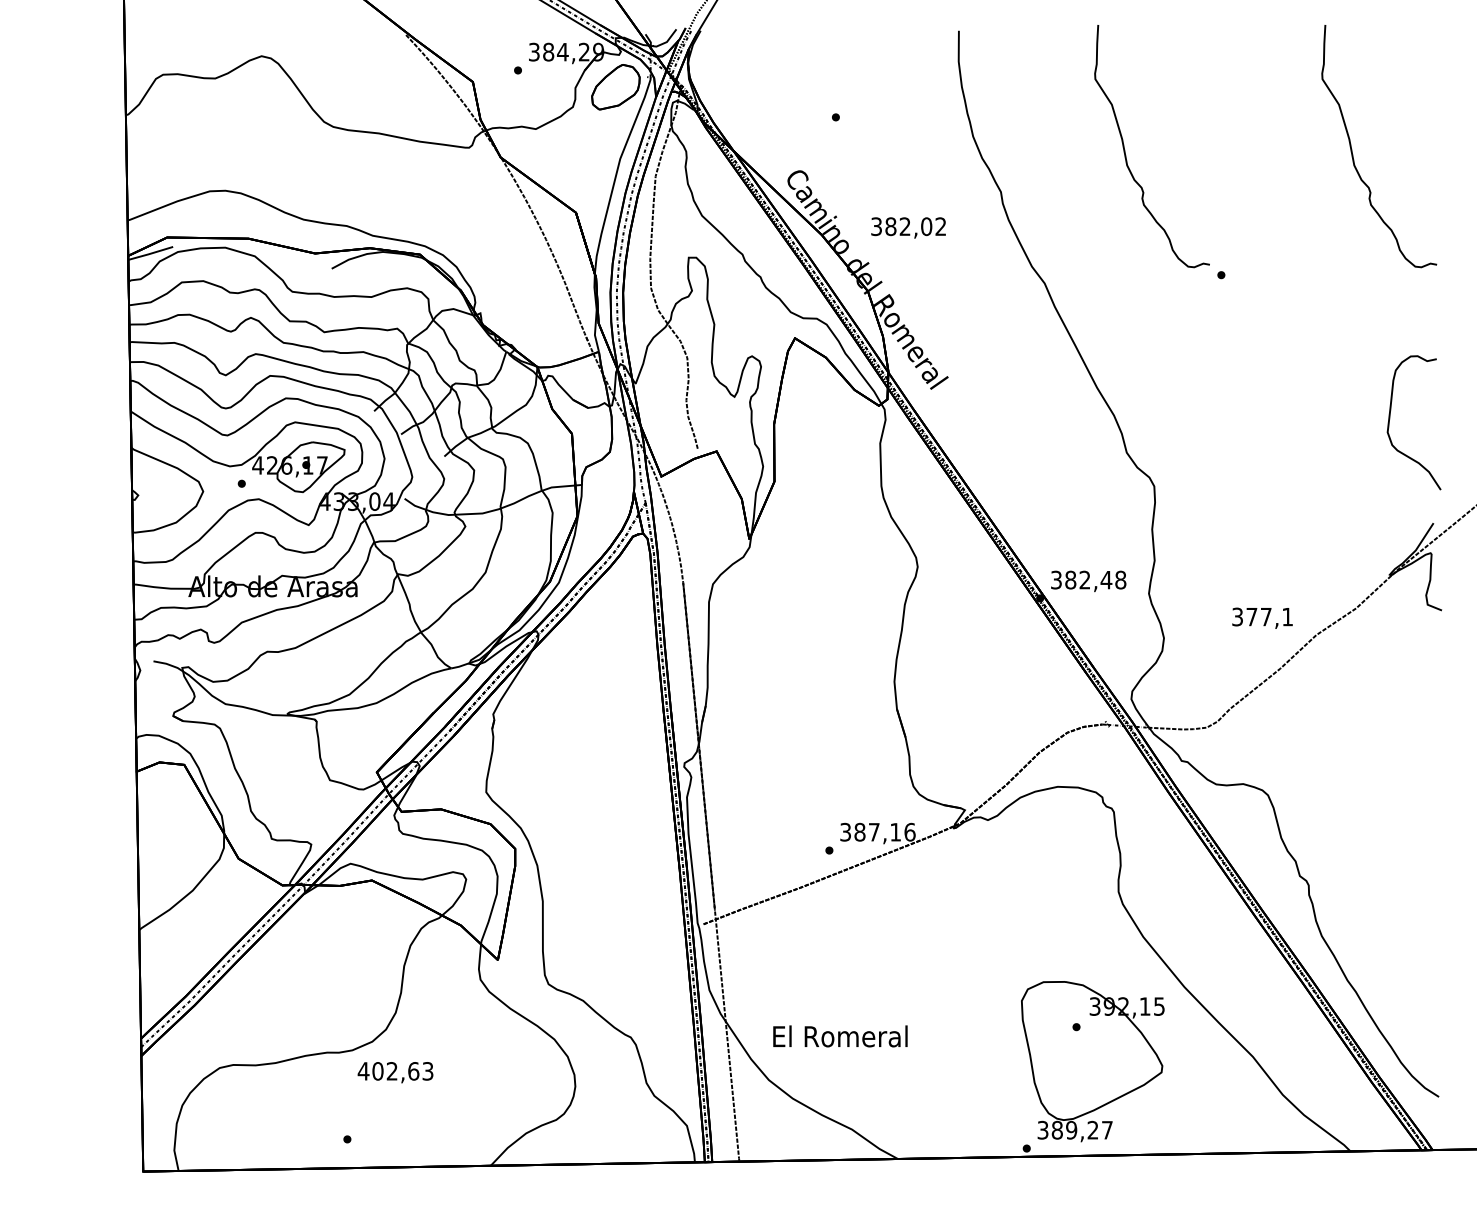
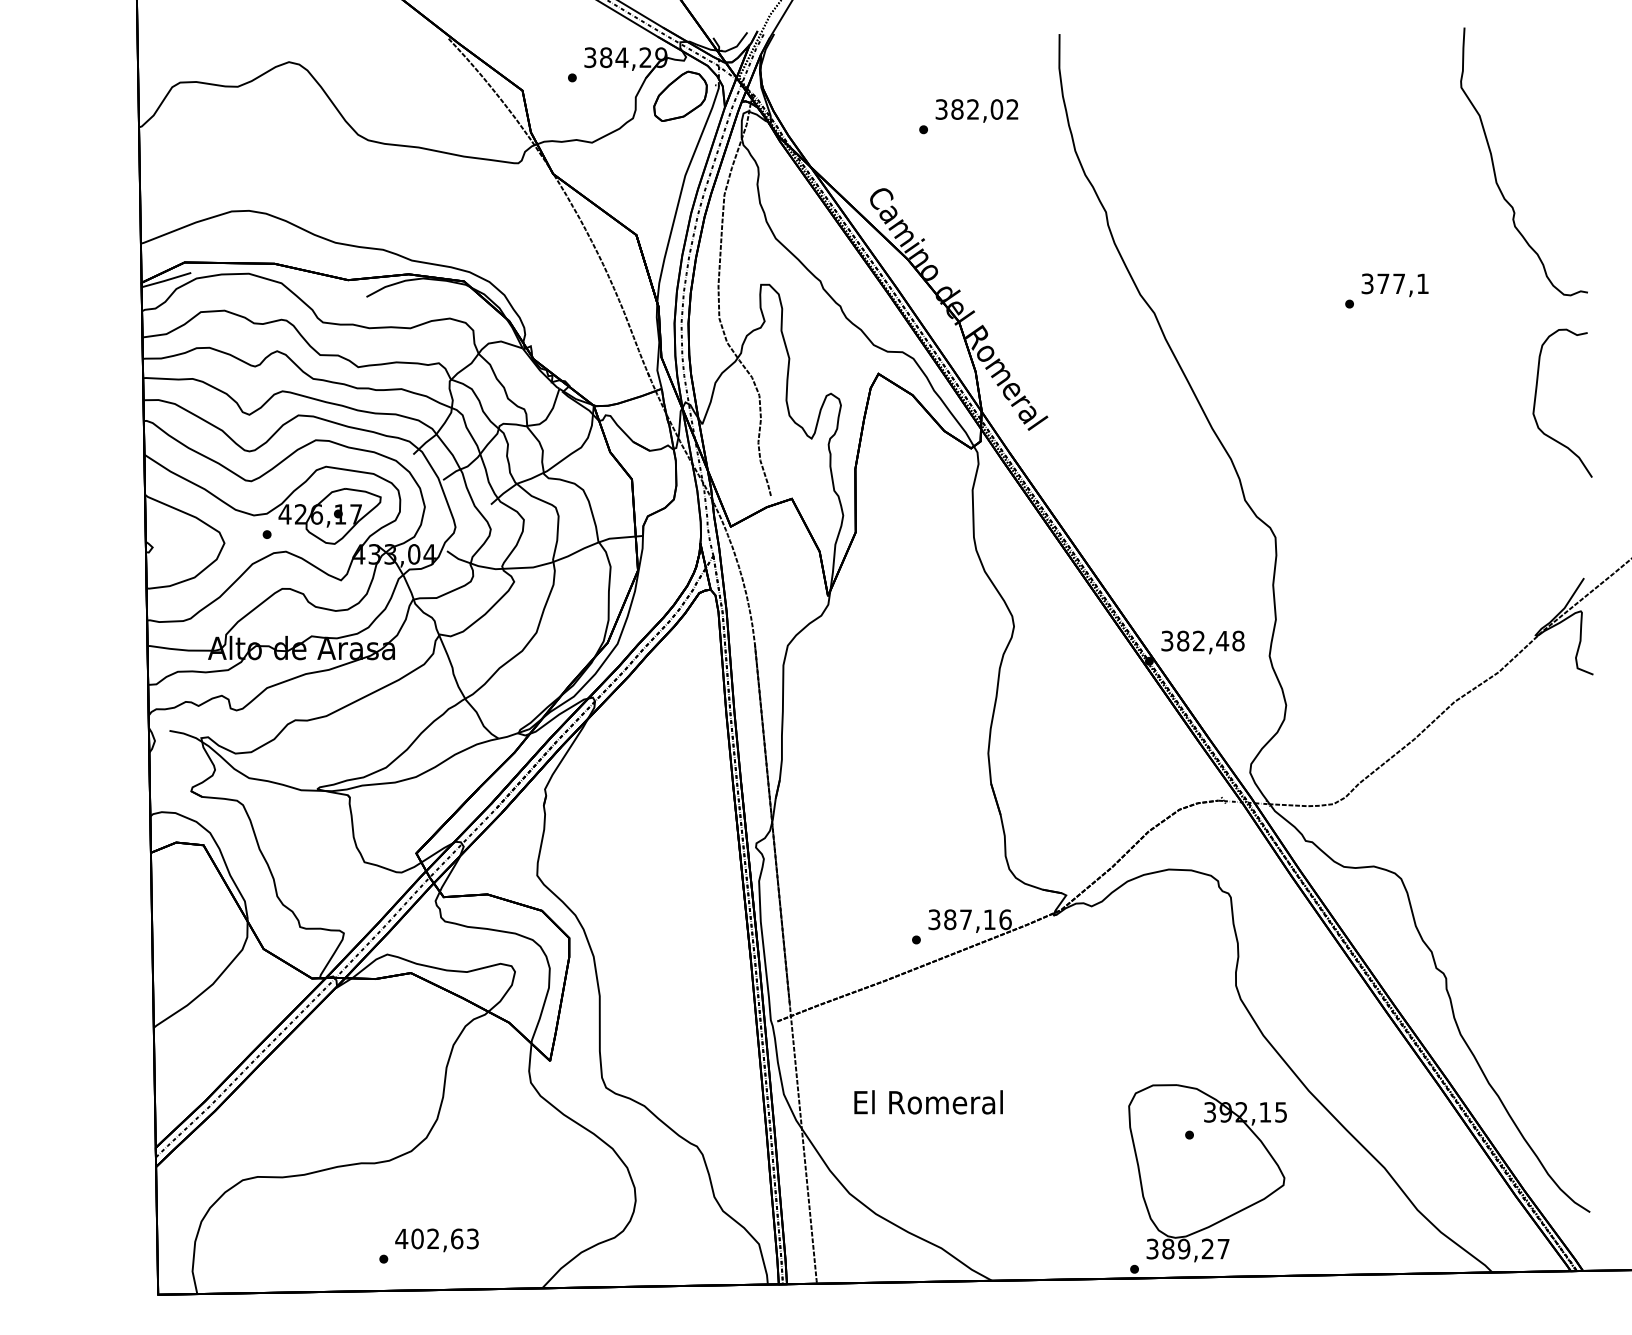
curve: (1125, 149) -> (1243, 165), removed
text: (908, 227) -> (976, 110), moved
curve: (1390, 418) -> (1536, 398), moved
text: (1261, 618) -> (1394, 285), moved
text: (840, 1036) -> (928, 1102), moved
text: (395, 1072) -> (436, 1240), moved

